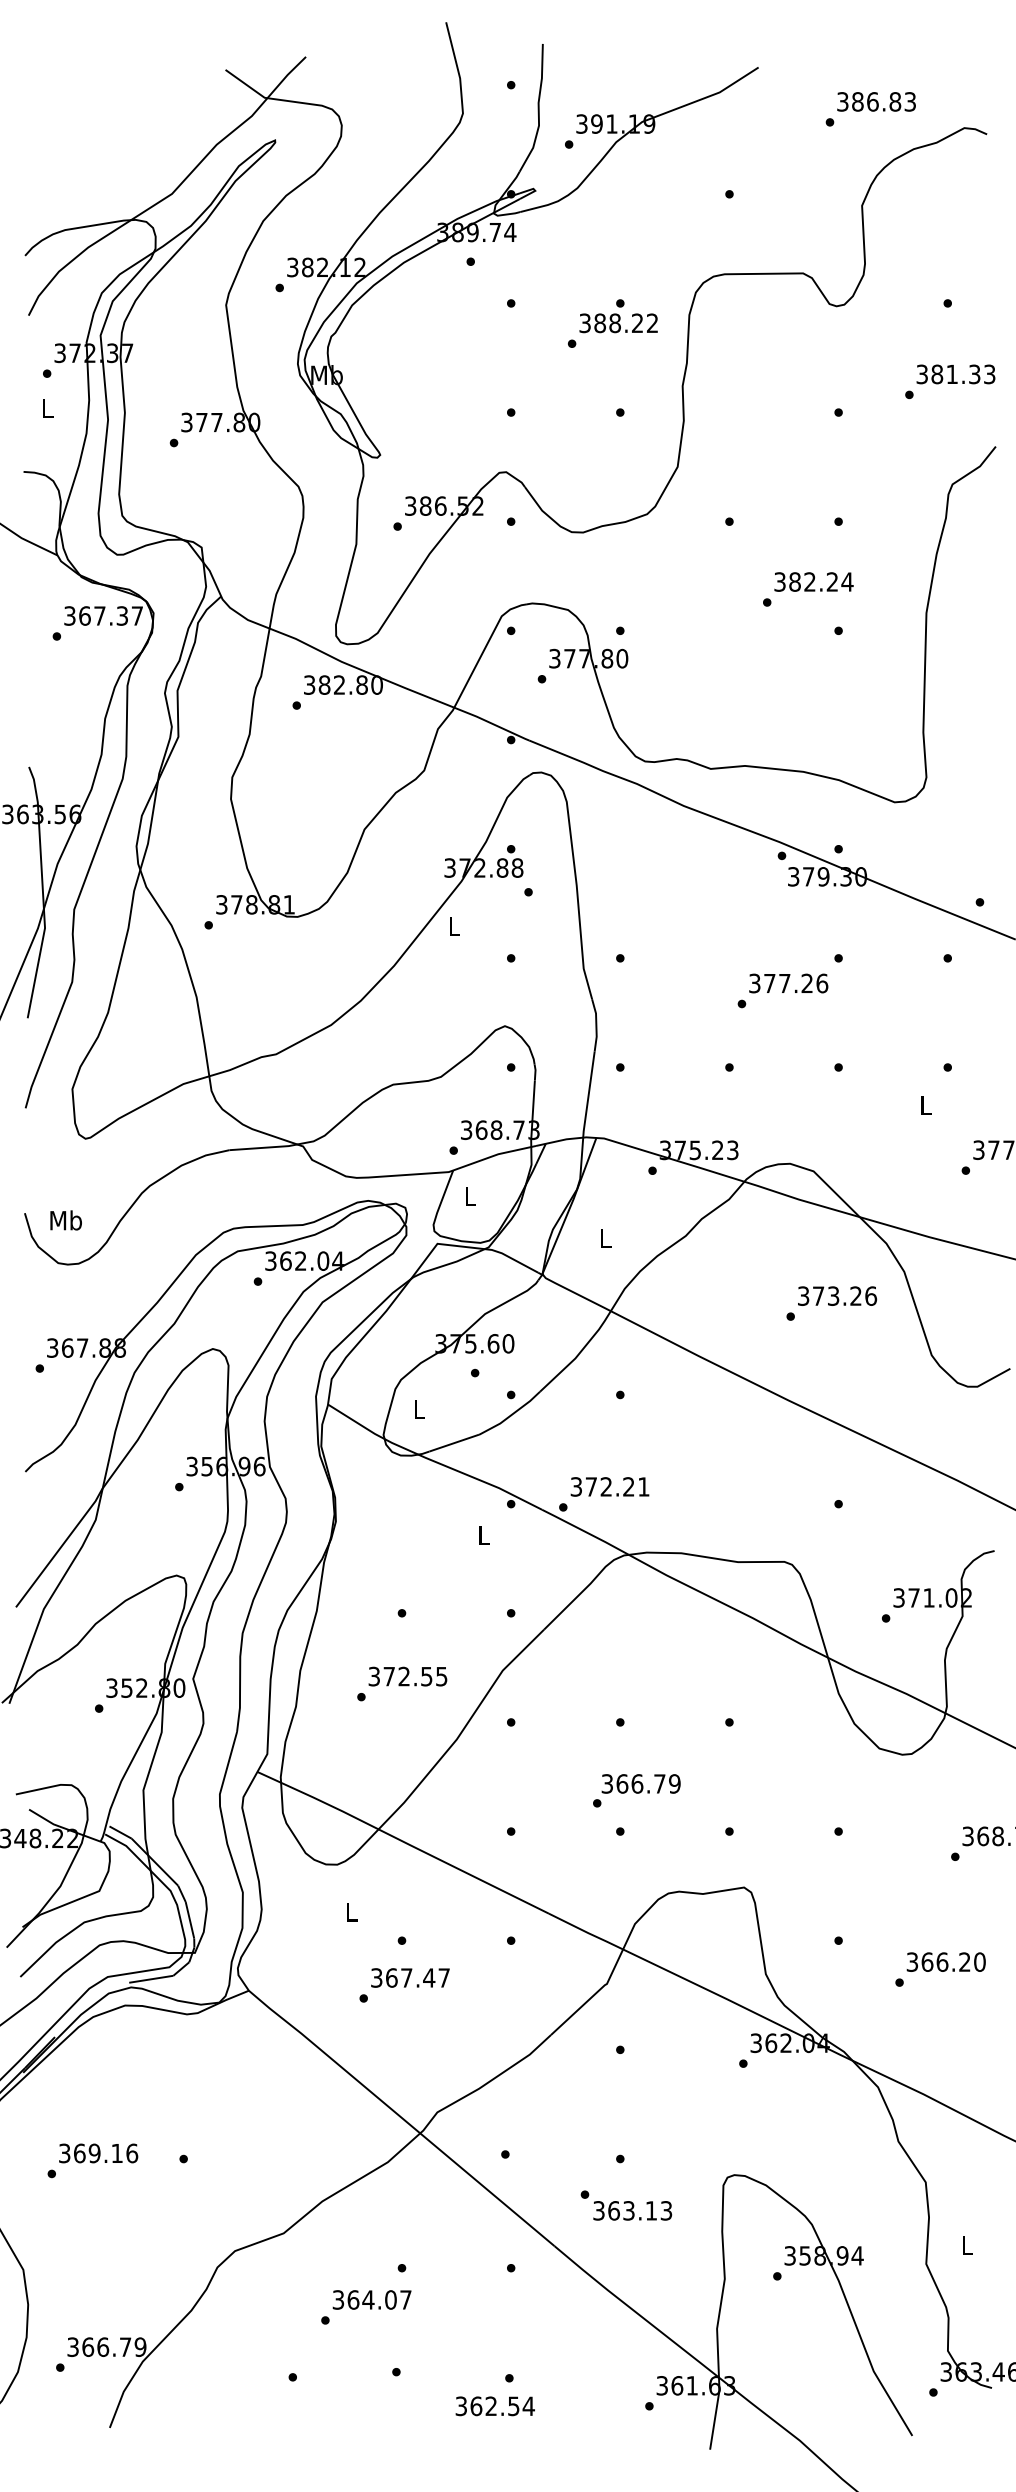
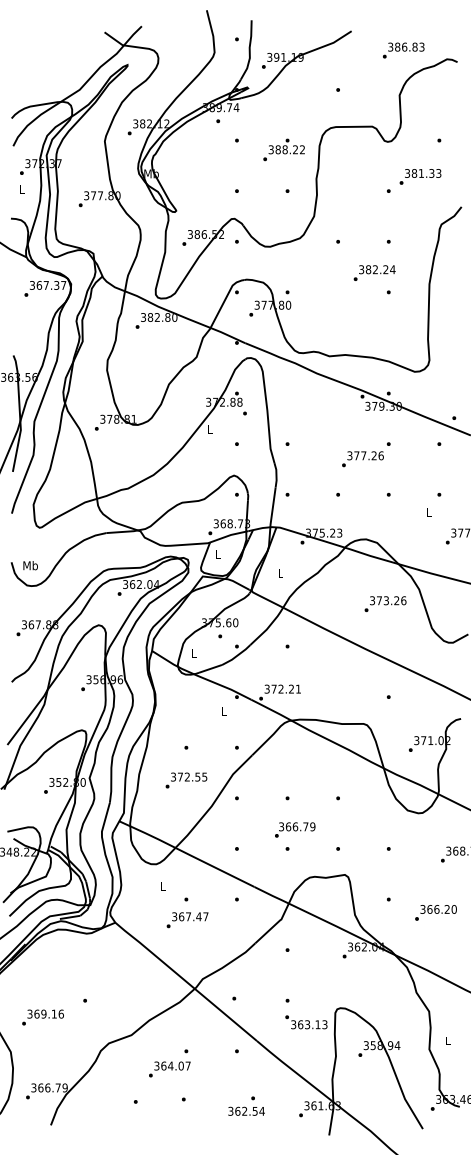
text: (950, 380) -> (420, 176), moved
text: (91, 2160) -> (42, 1017), moved
text: (626, 2205) -> (306, 1022), moved
text: (495, 2393) -> (246, 1105), moved

